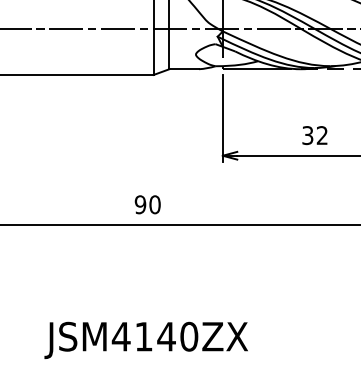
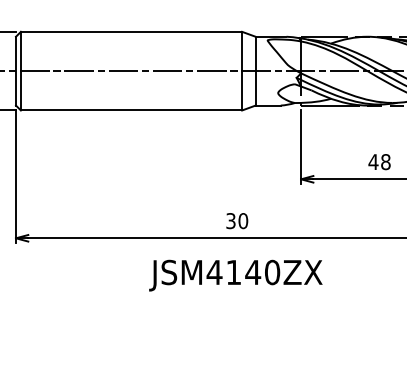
text: (314, 136) -> (379, 162), 32 -> 48
text: (139, 204) -> (230, 220), 90 -> 30
text: (145, 340) -> (235, 275), moved

